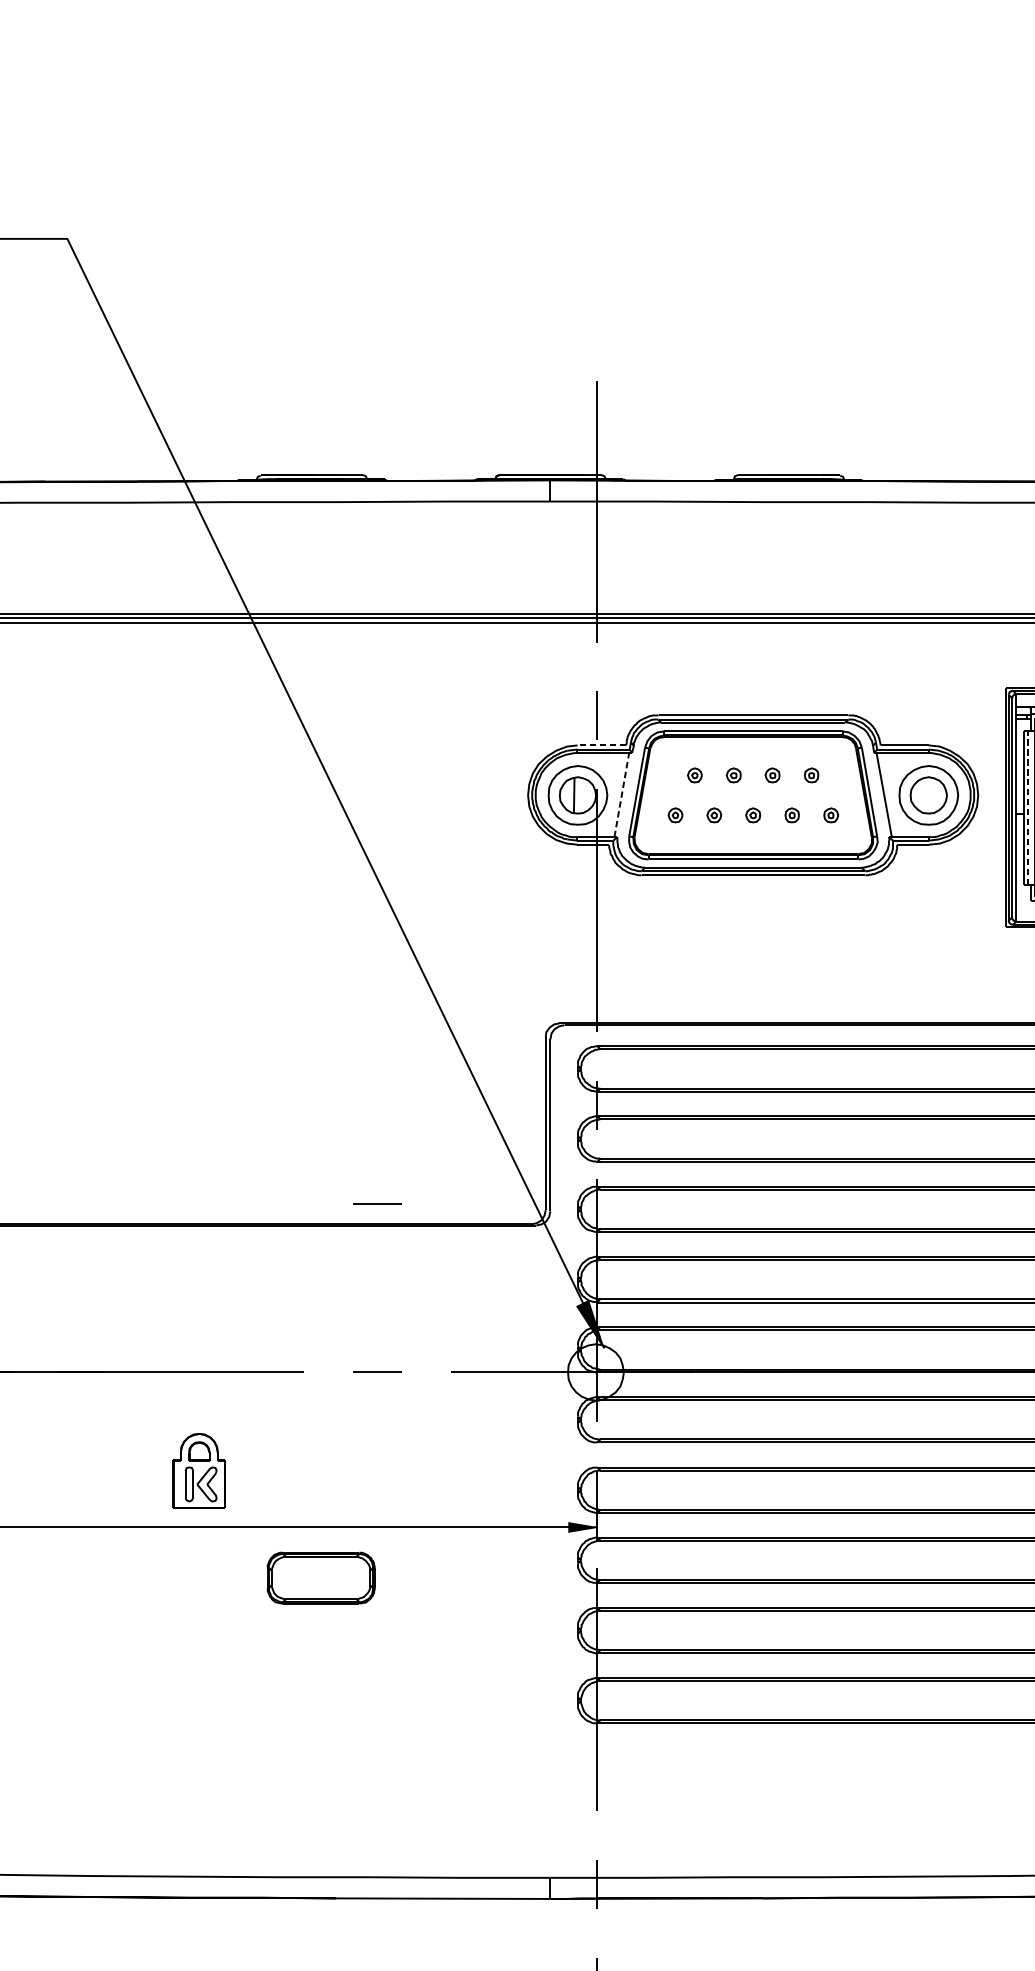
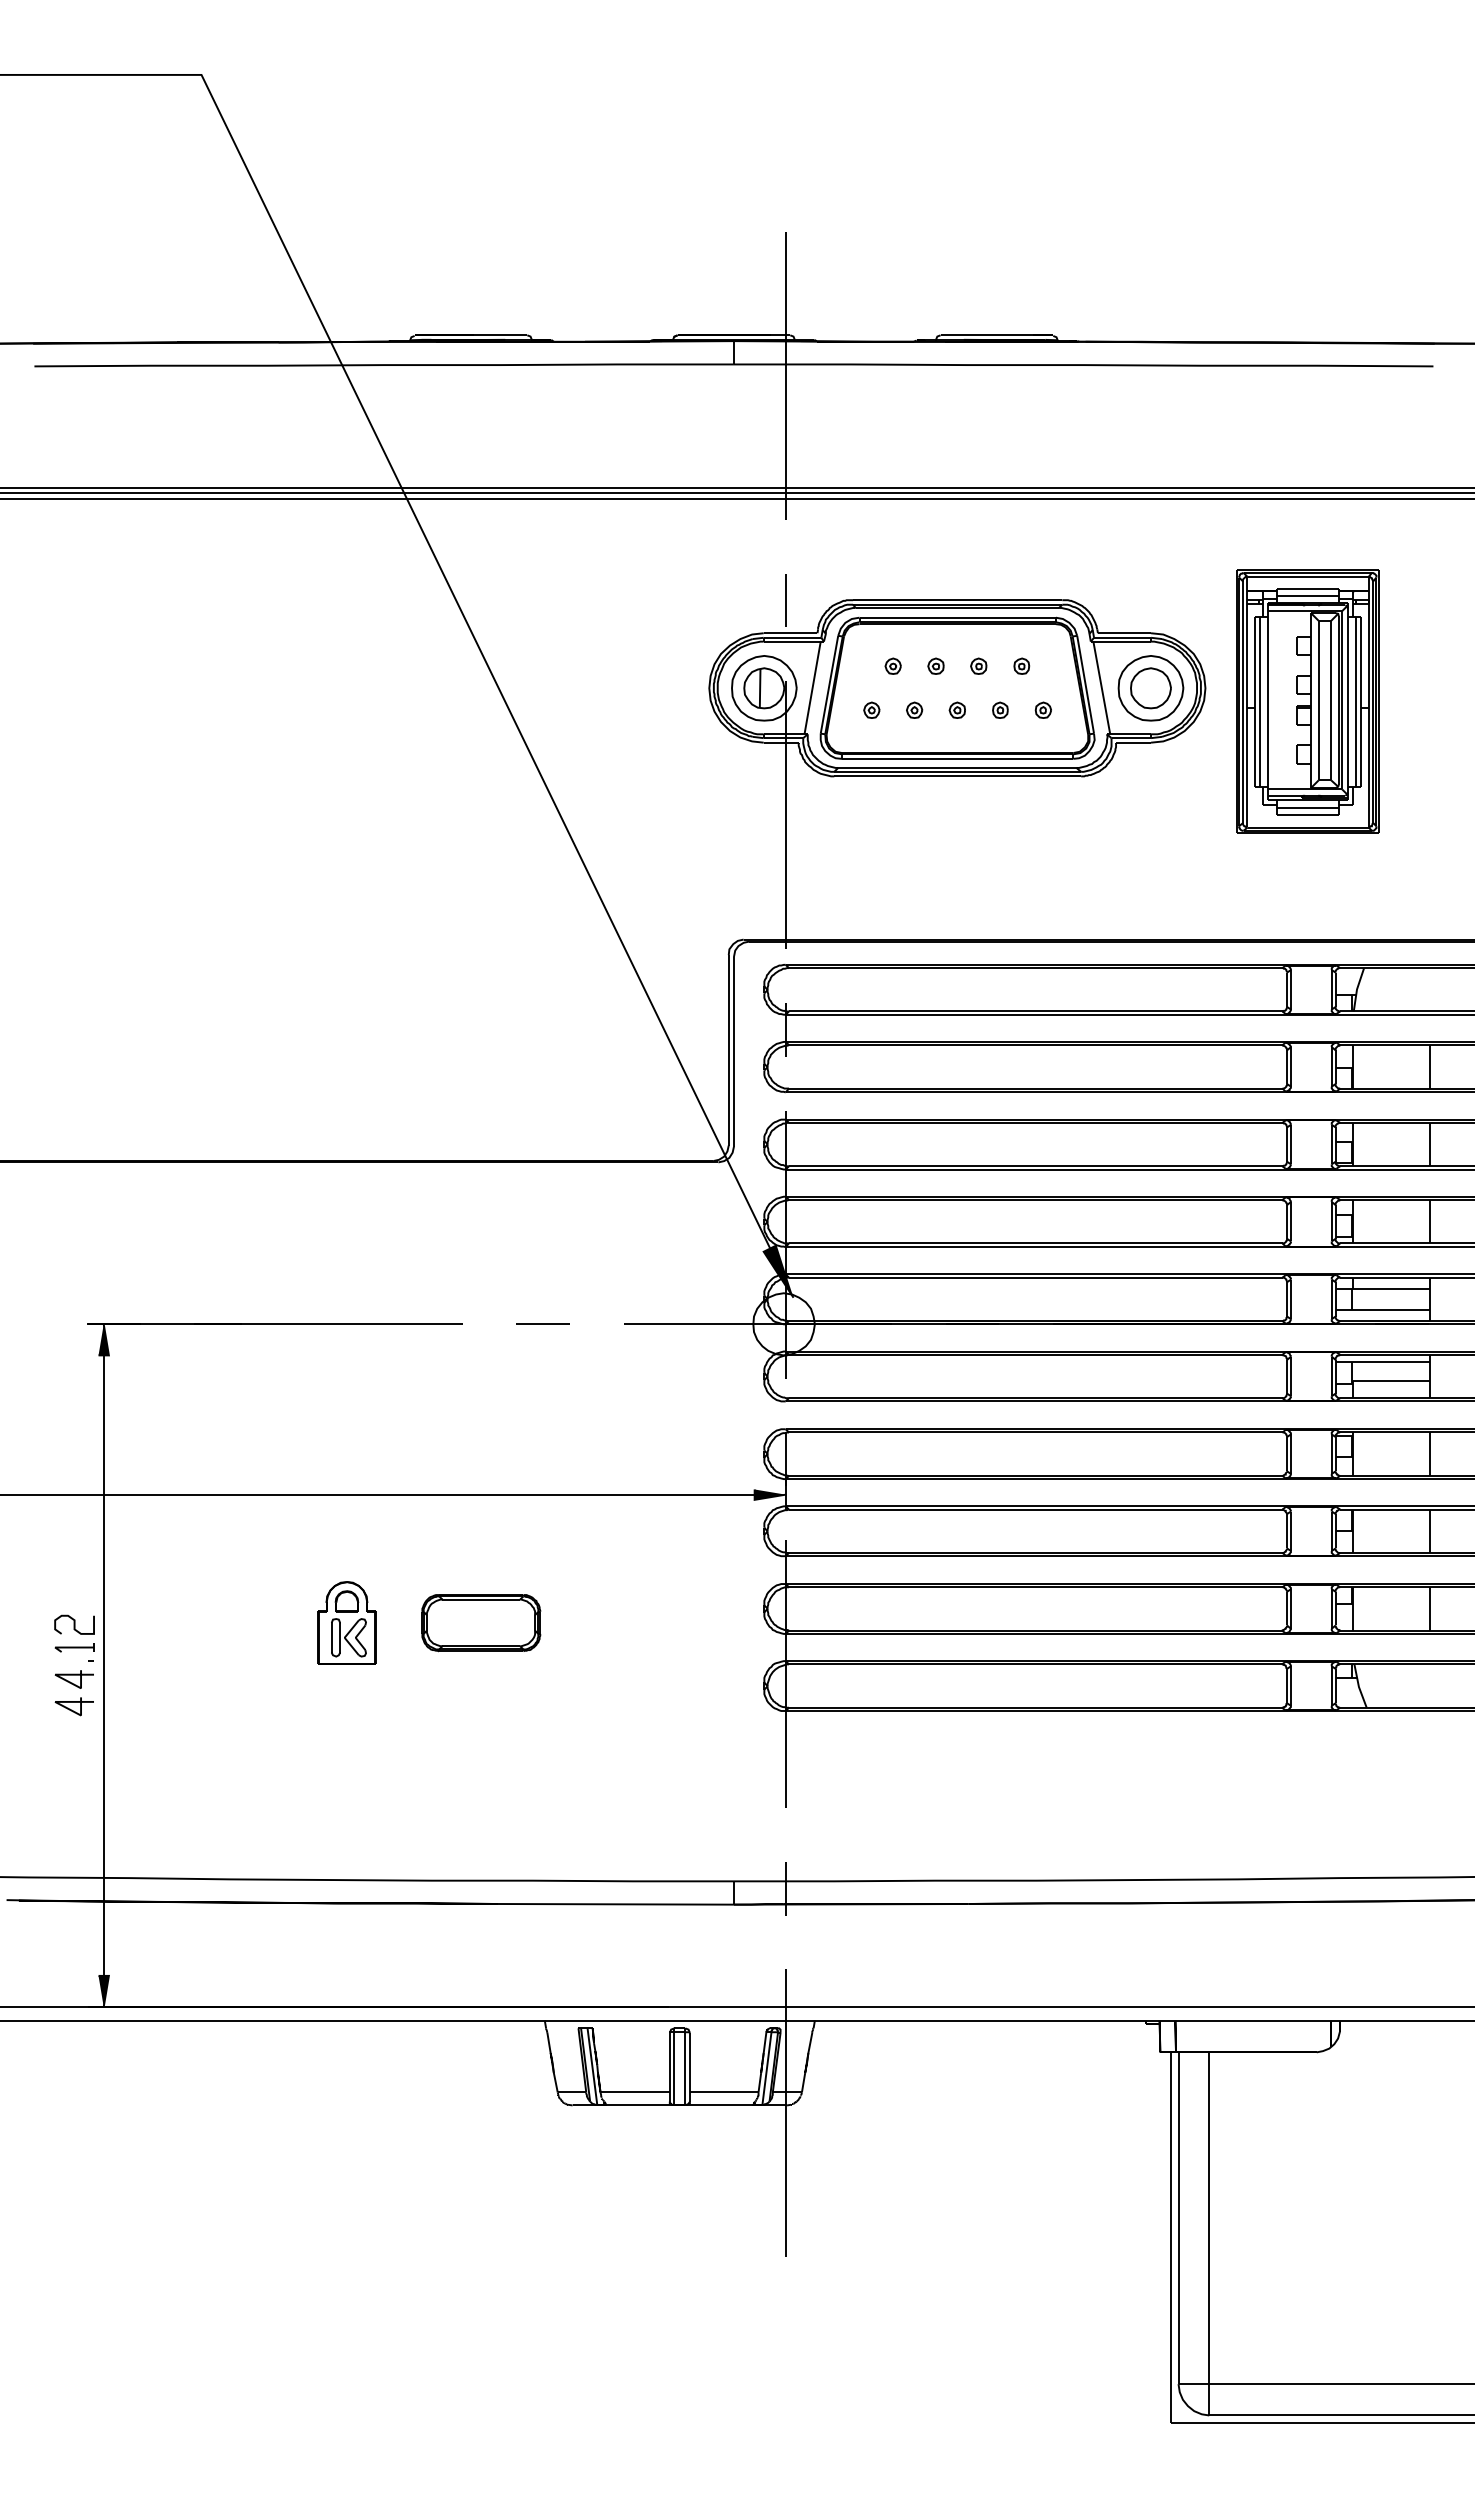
line: (601, 745) -> (790, 633), dashed -> solid
line: (621, 794) -> (812, 687), dashed -> solid
line: (1027, 807) -> (1259, 701), dashed -> solid
line: (376, 1202) -> (542, 1137), removed
part: (198, 1470) -> (346, 1622), moved
part: (321, 1578) -> (481, 1623), moved

